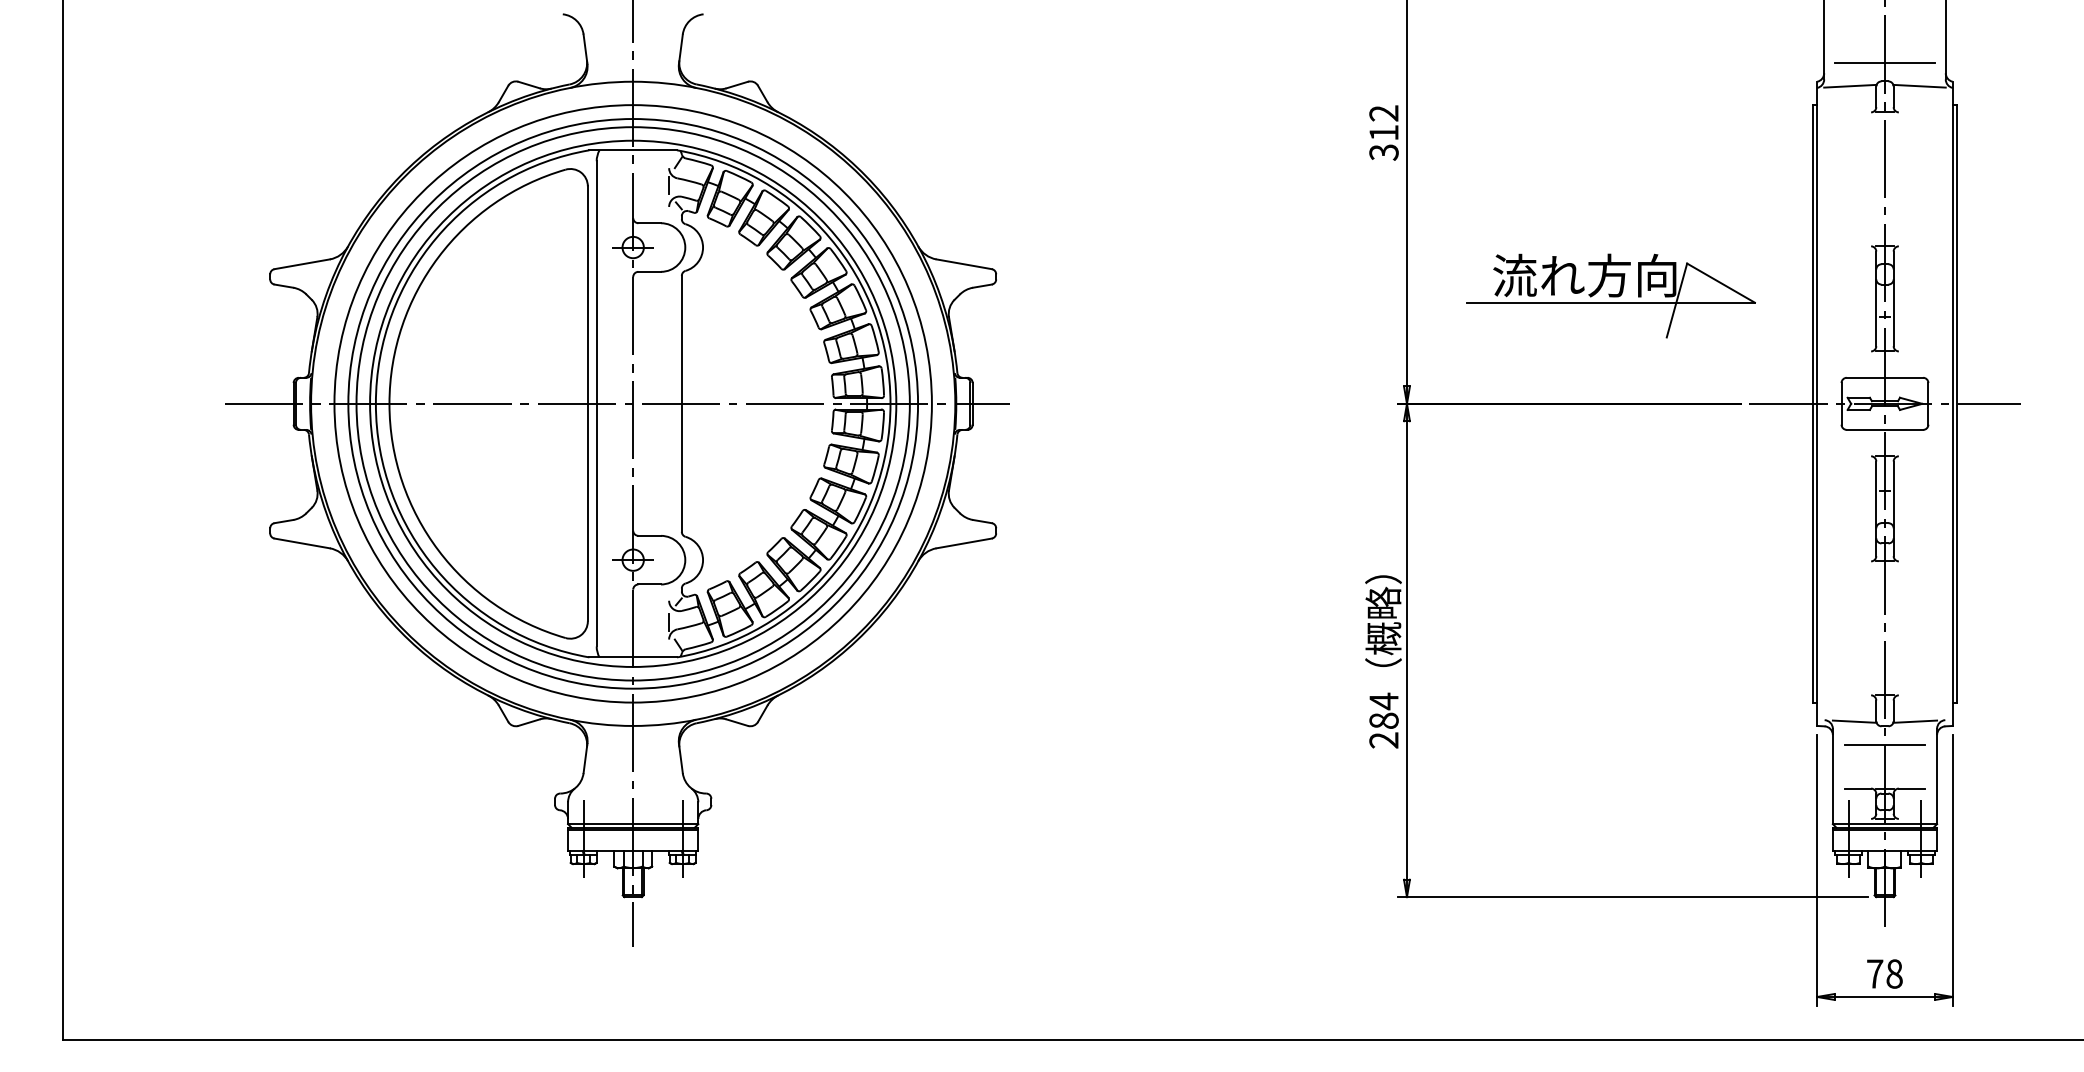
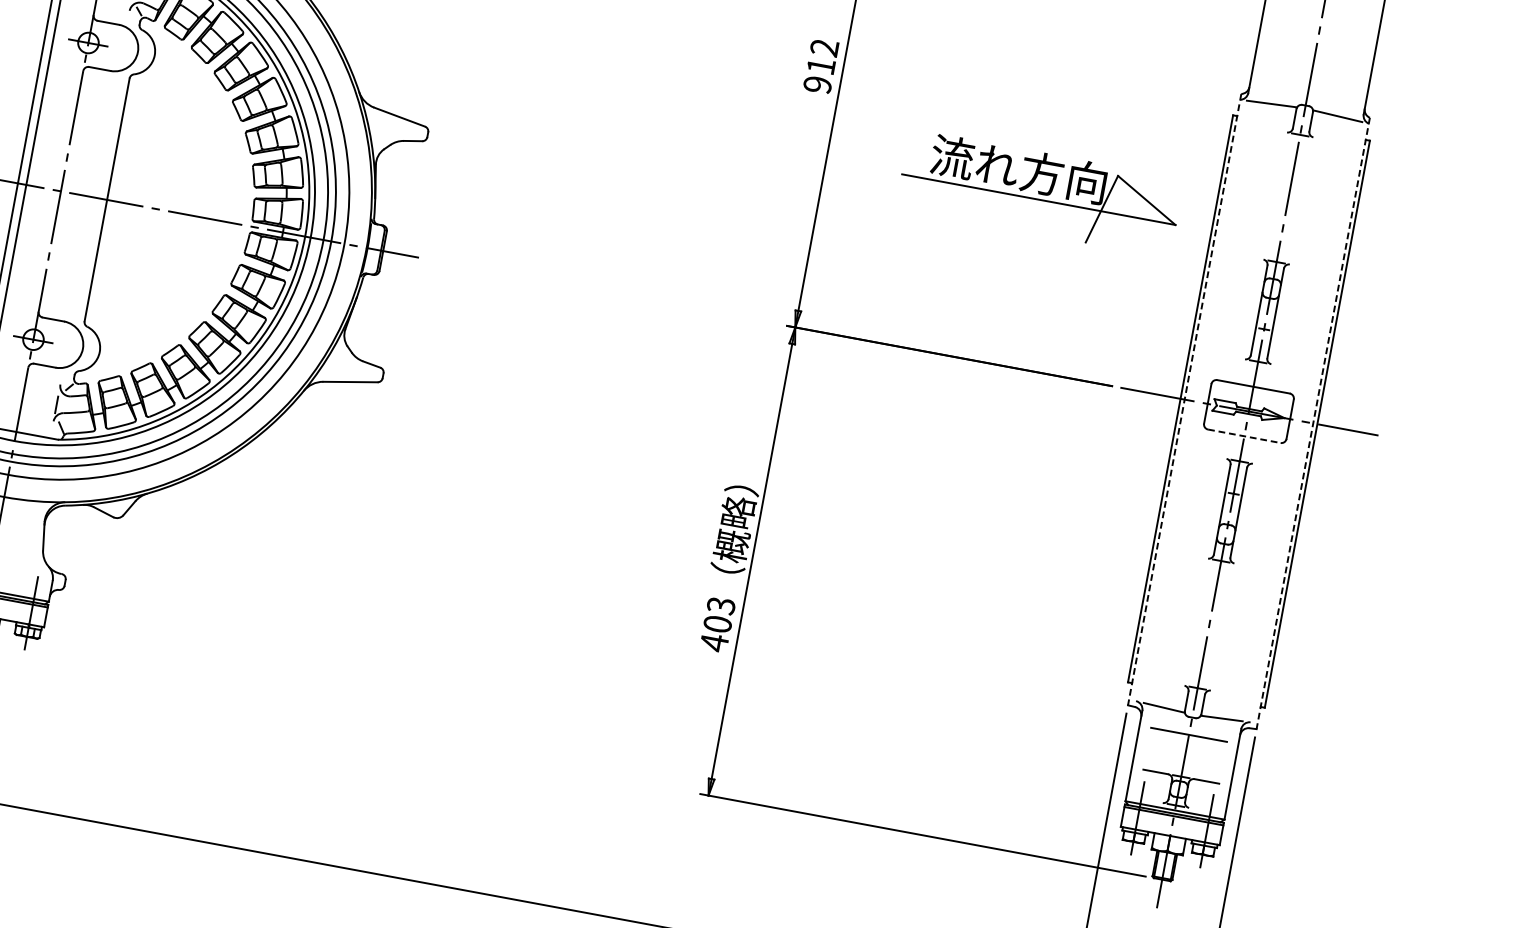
line: (1884, 63) -> (1308, 88), removed
text: (1383, 152) -> (817, 84), 312 -> 912
part: (1610, 295) -> (1039, 192), moved
line: (1817, 404) -> (1184, 400), solid -> dashed
line: (1952, 404) -> (1312, 424), solid -> dashed
line: (1885, 429) -> (1244, 435), solid -> dashed
text: (1383, 720) -> (717, 623), 284 -> 403

